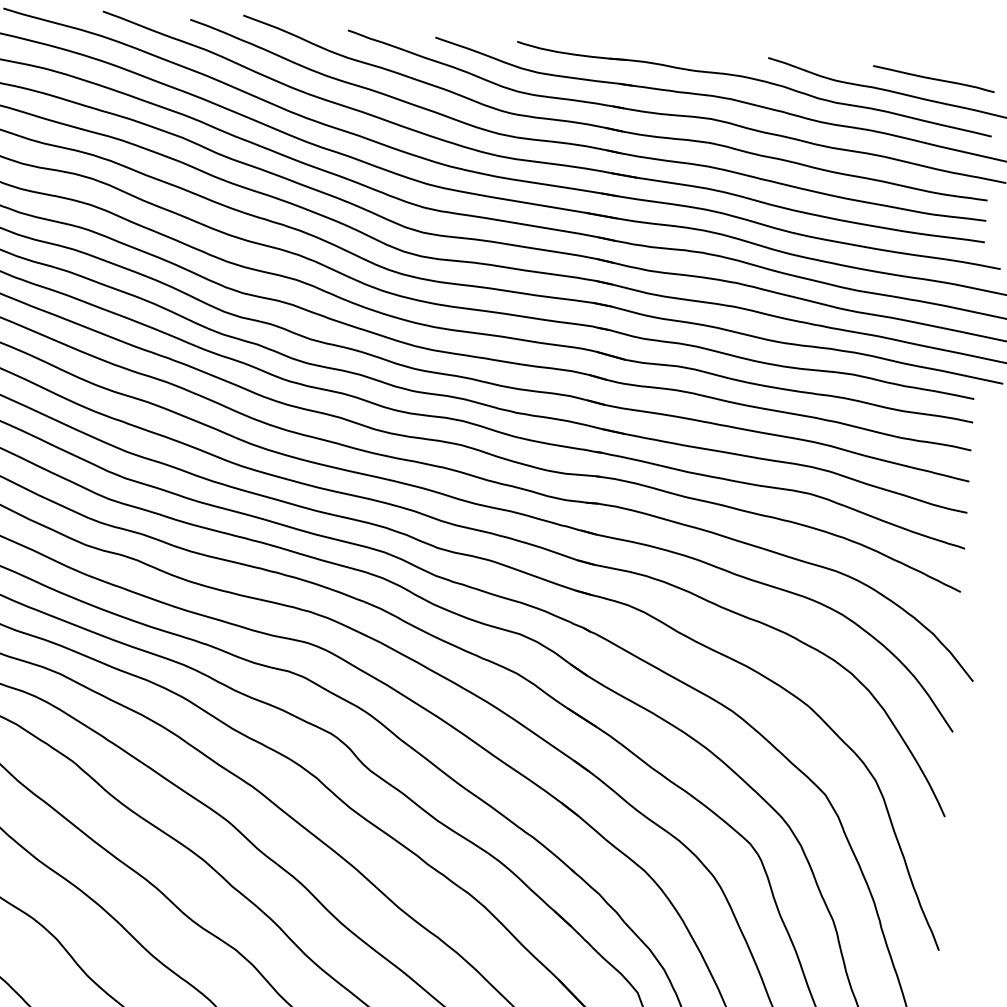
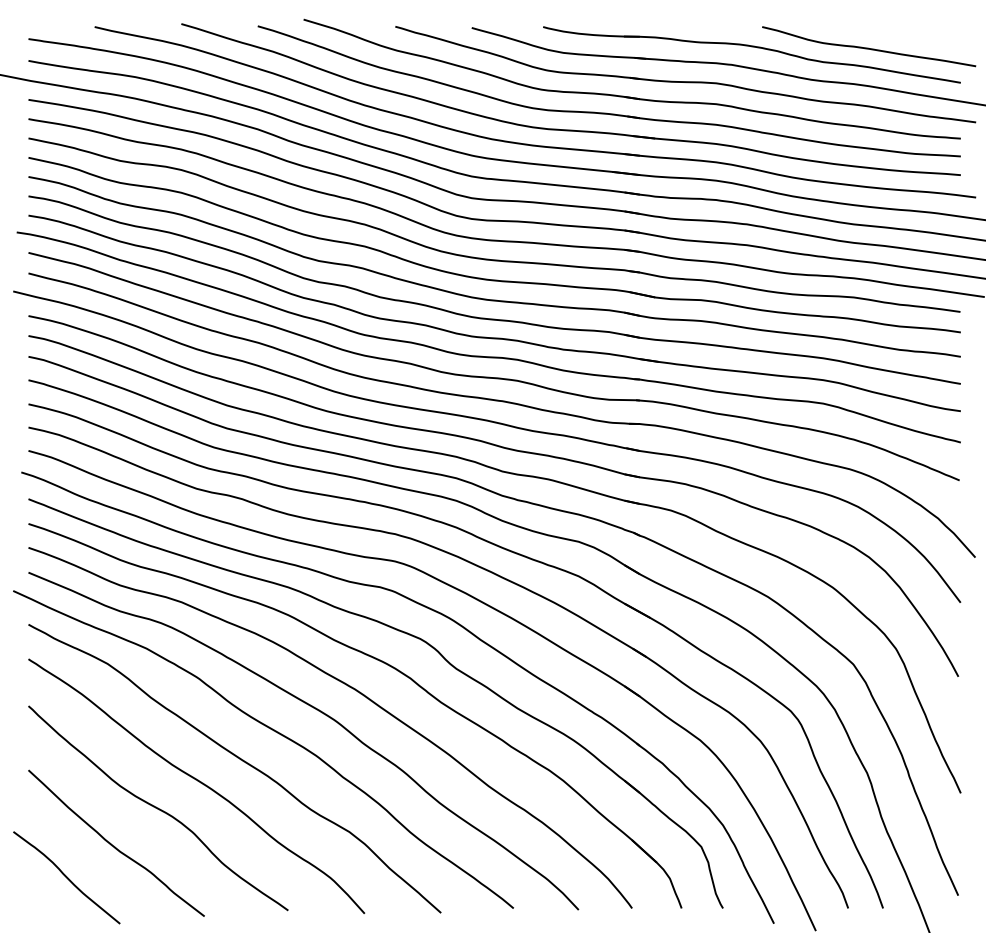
line: (932, 78) -> (906, 35), removed

